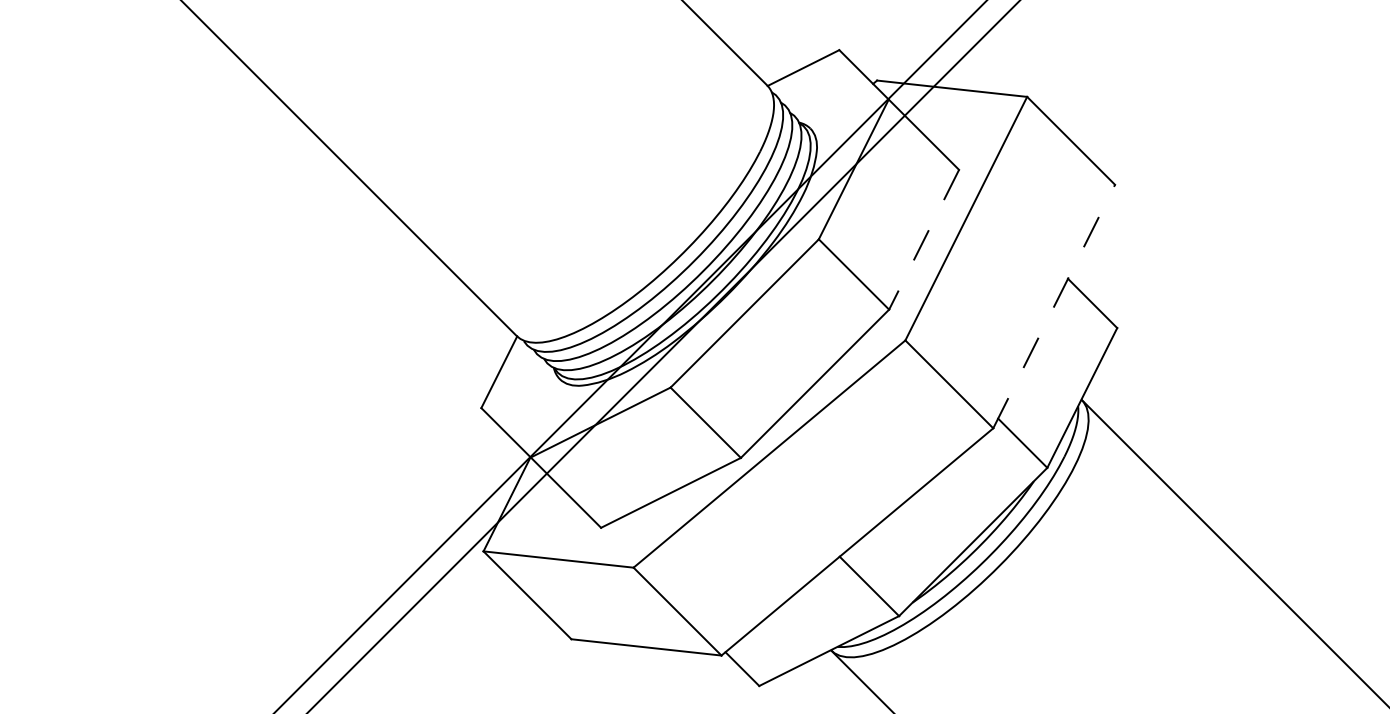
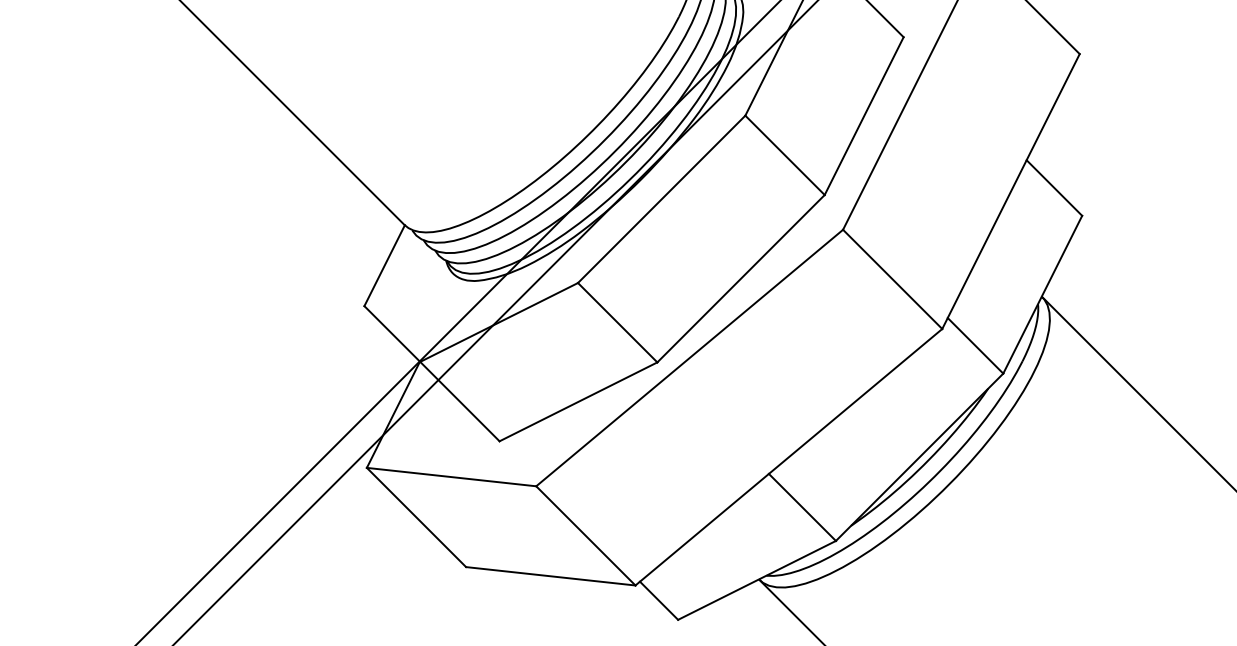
line: (923, 240) -> (863, 116), dashed -> solid
line: (1054, 306) -> (1011, 191), dashed -> solid

